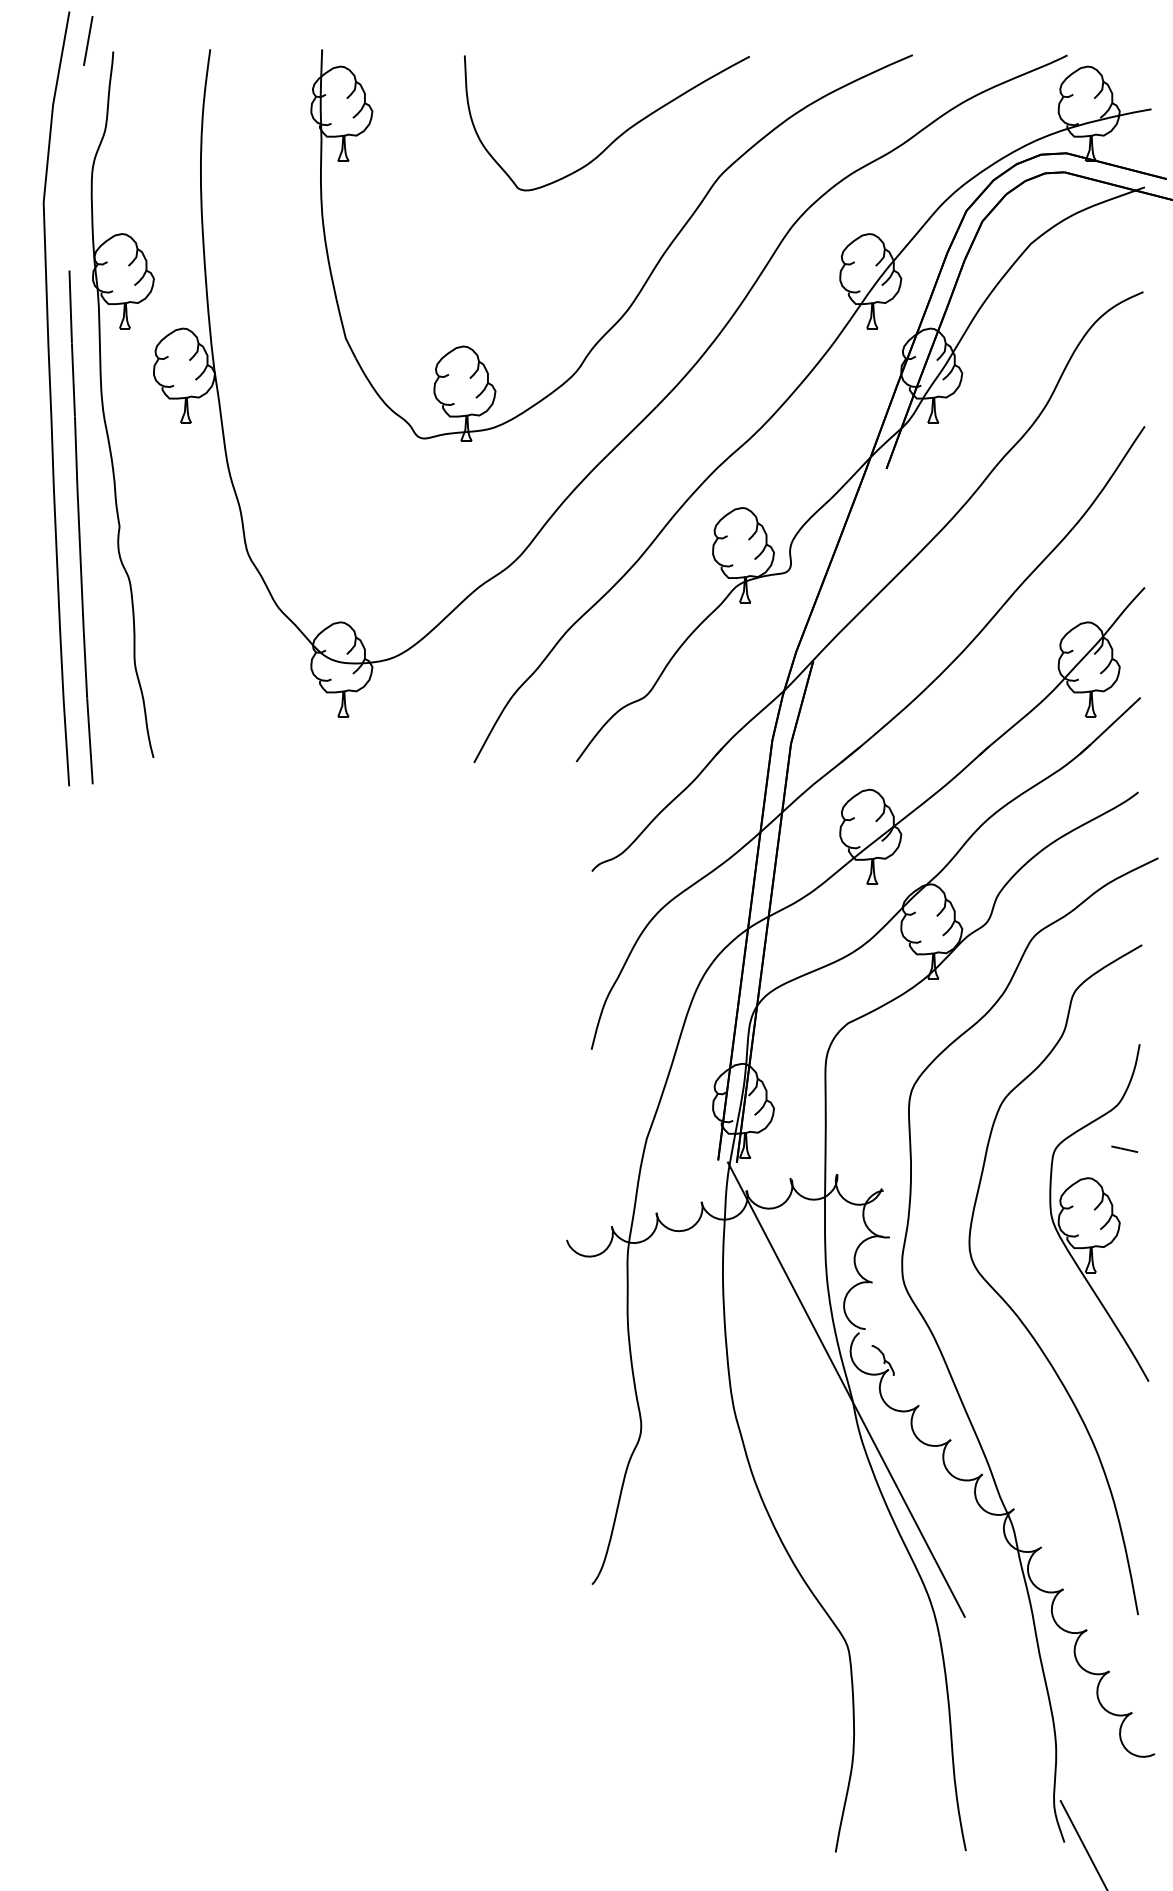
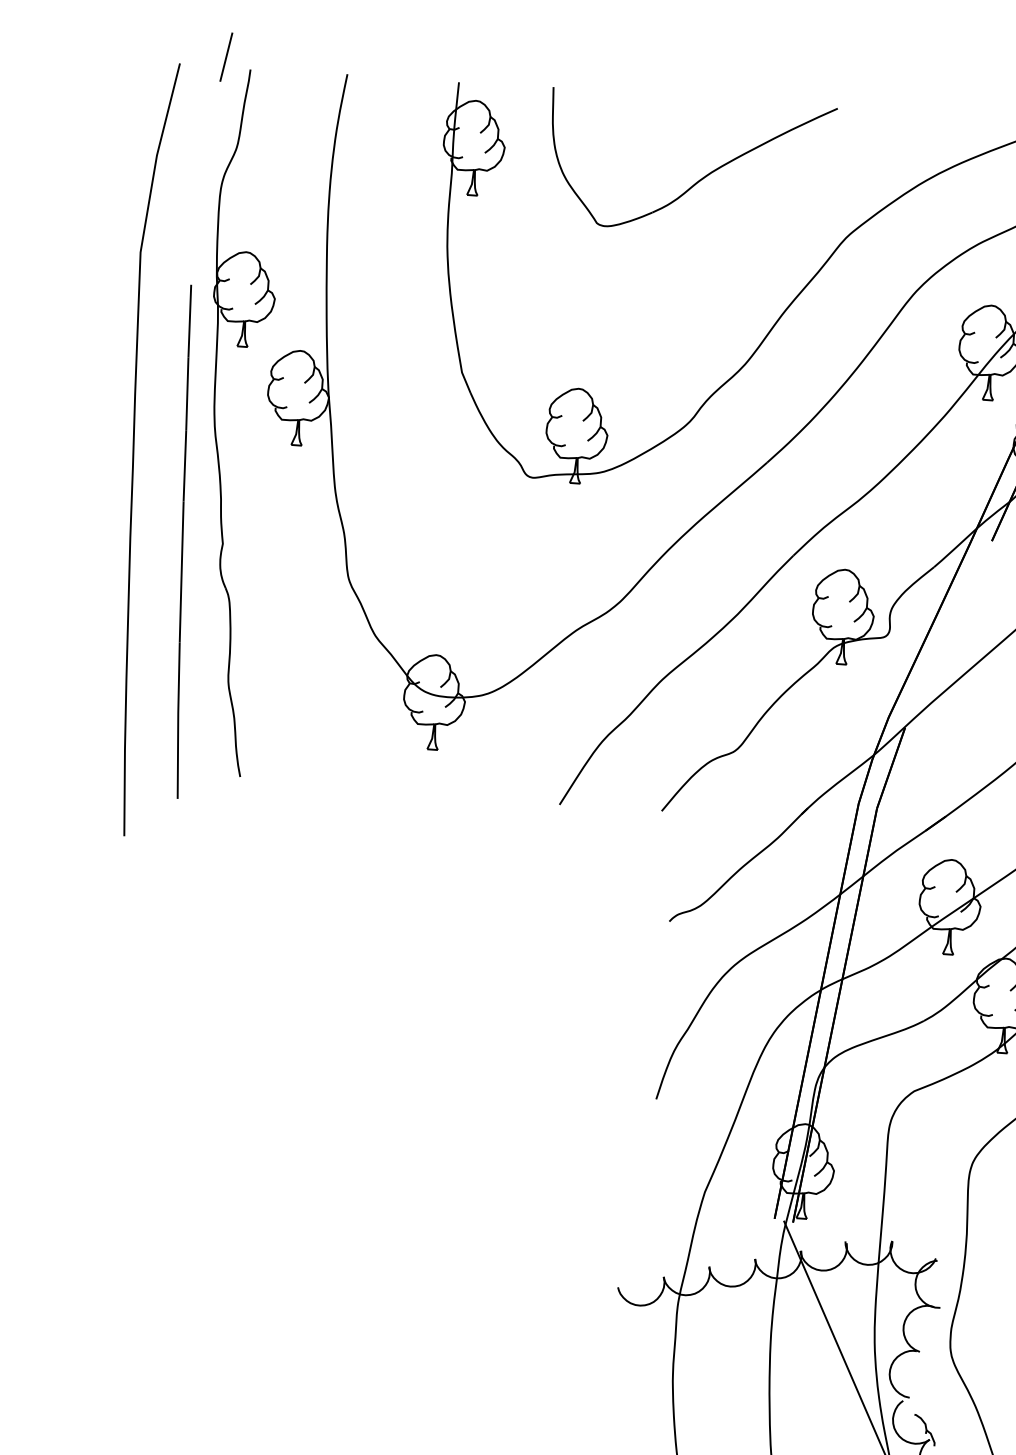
part: (616, 137) -> (699, 179), moved
curve: (51, 398) -> (134, 448), moved

